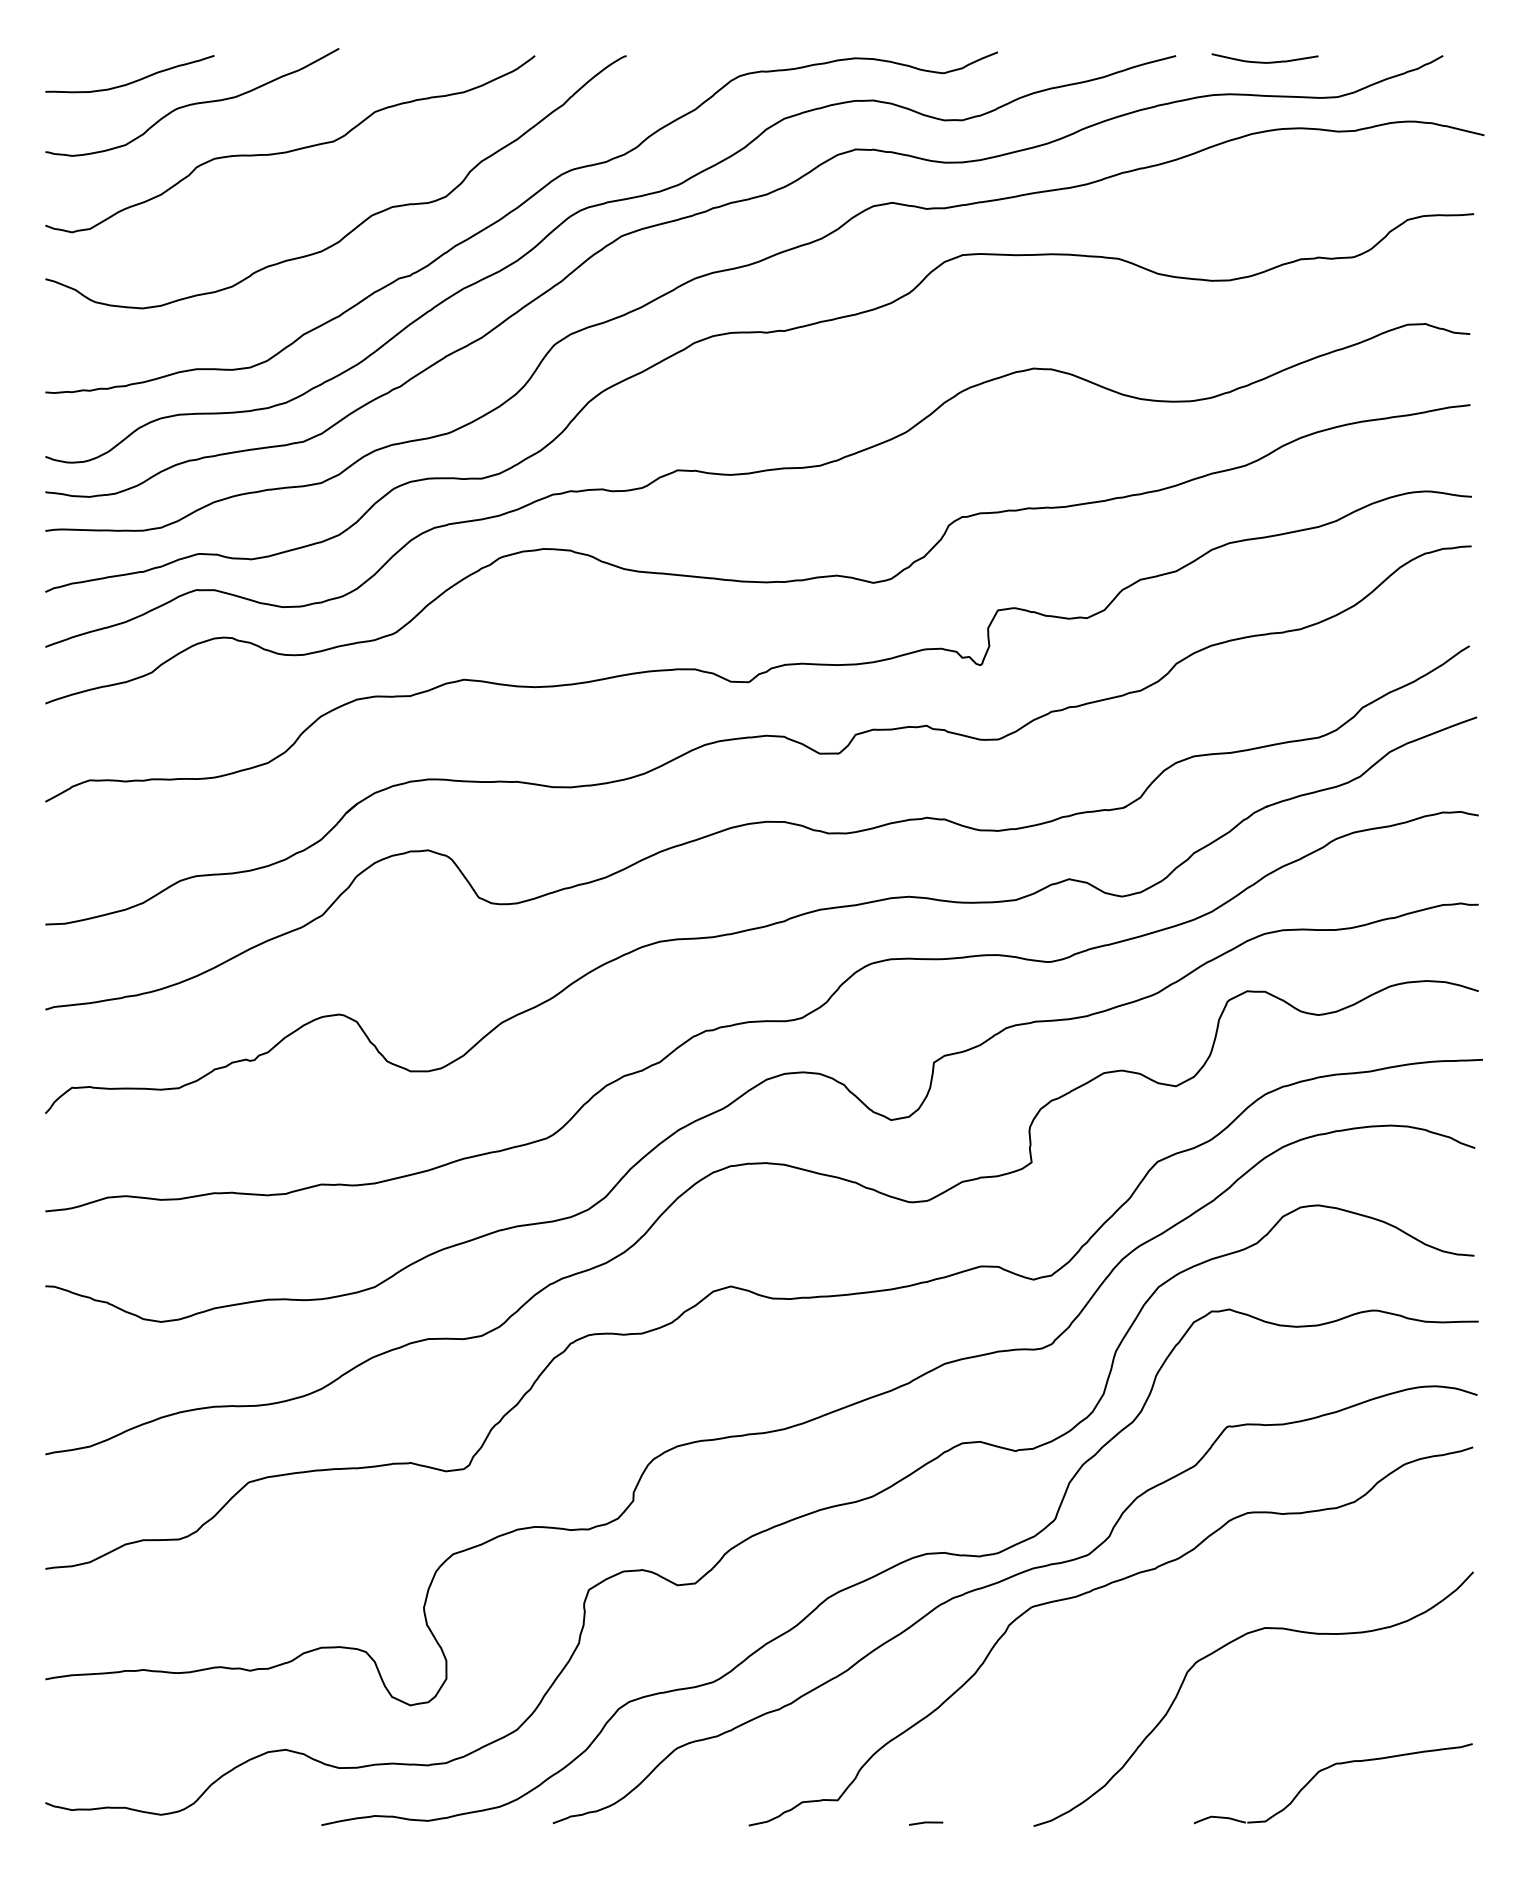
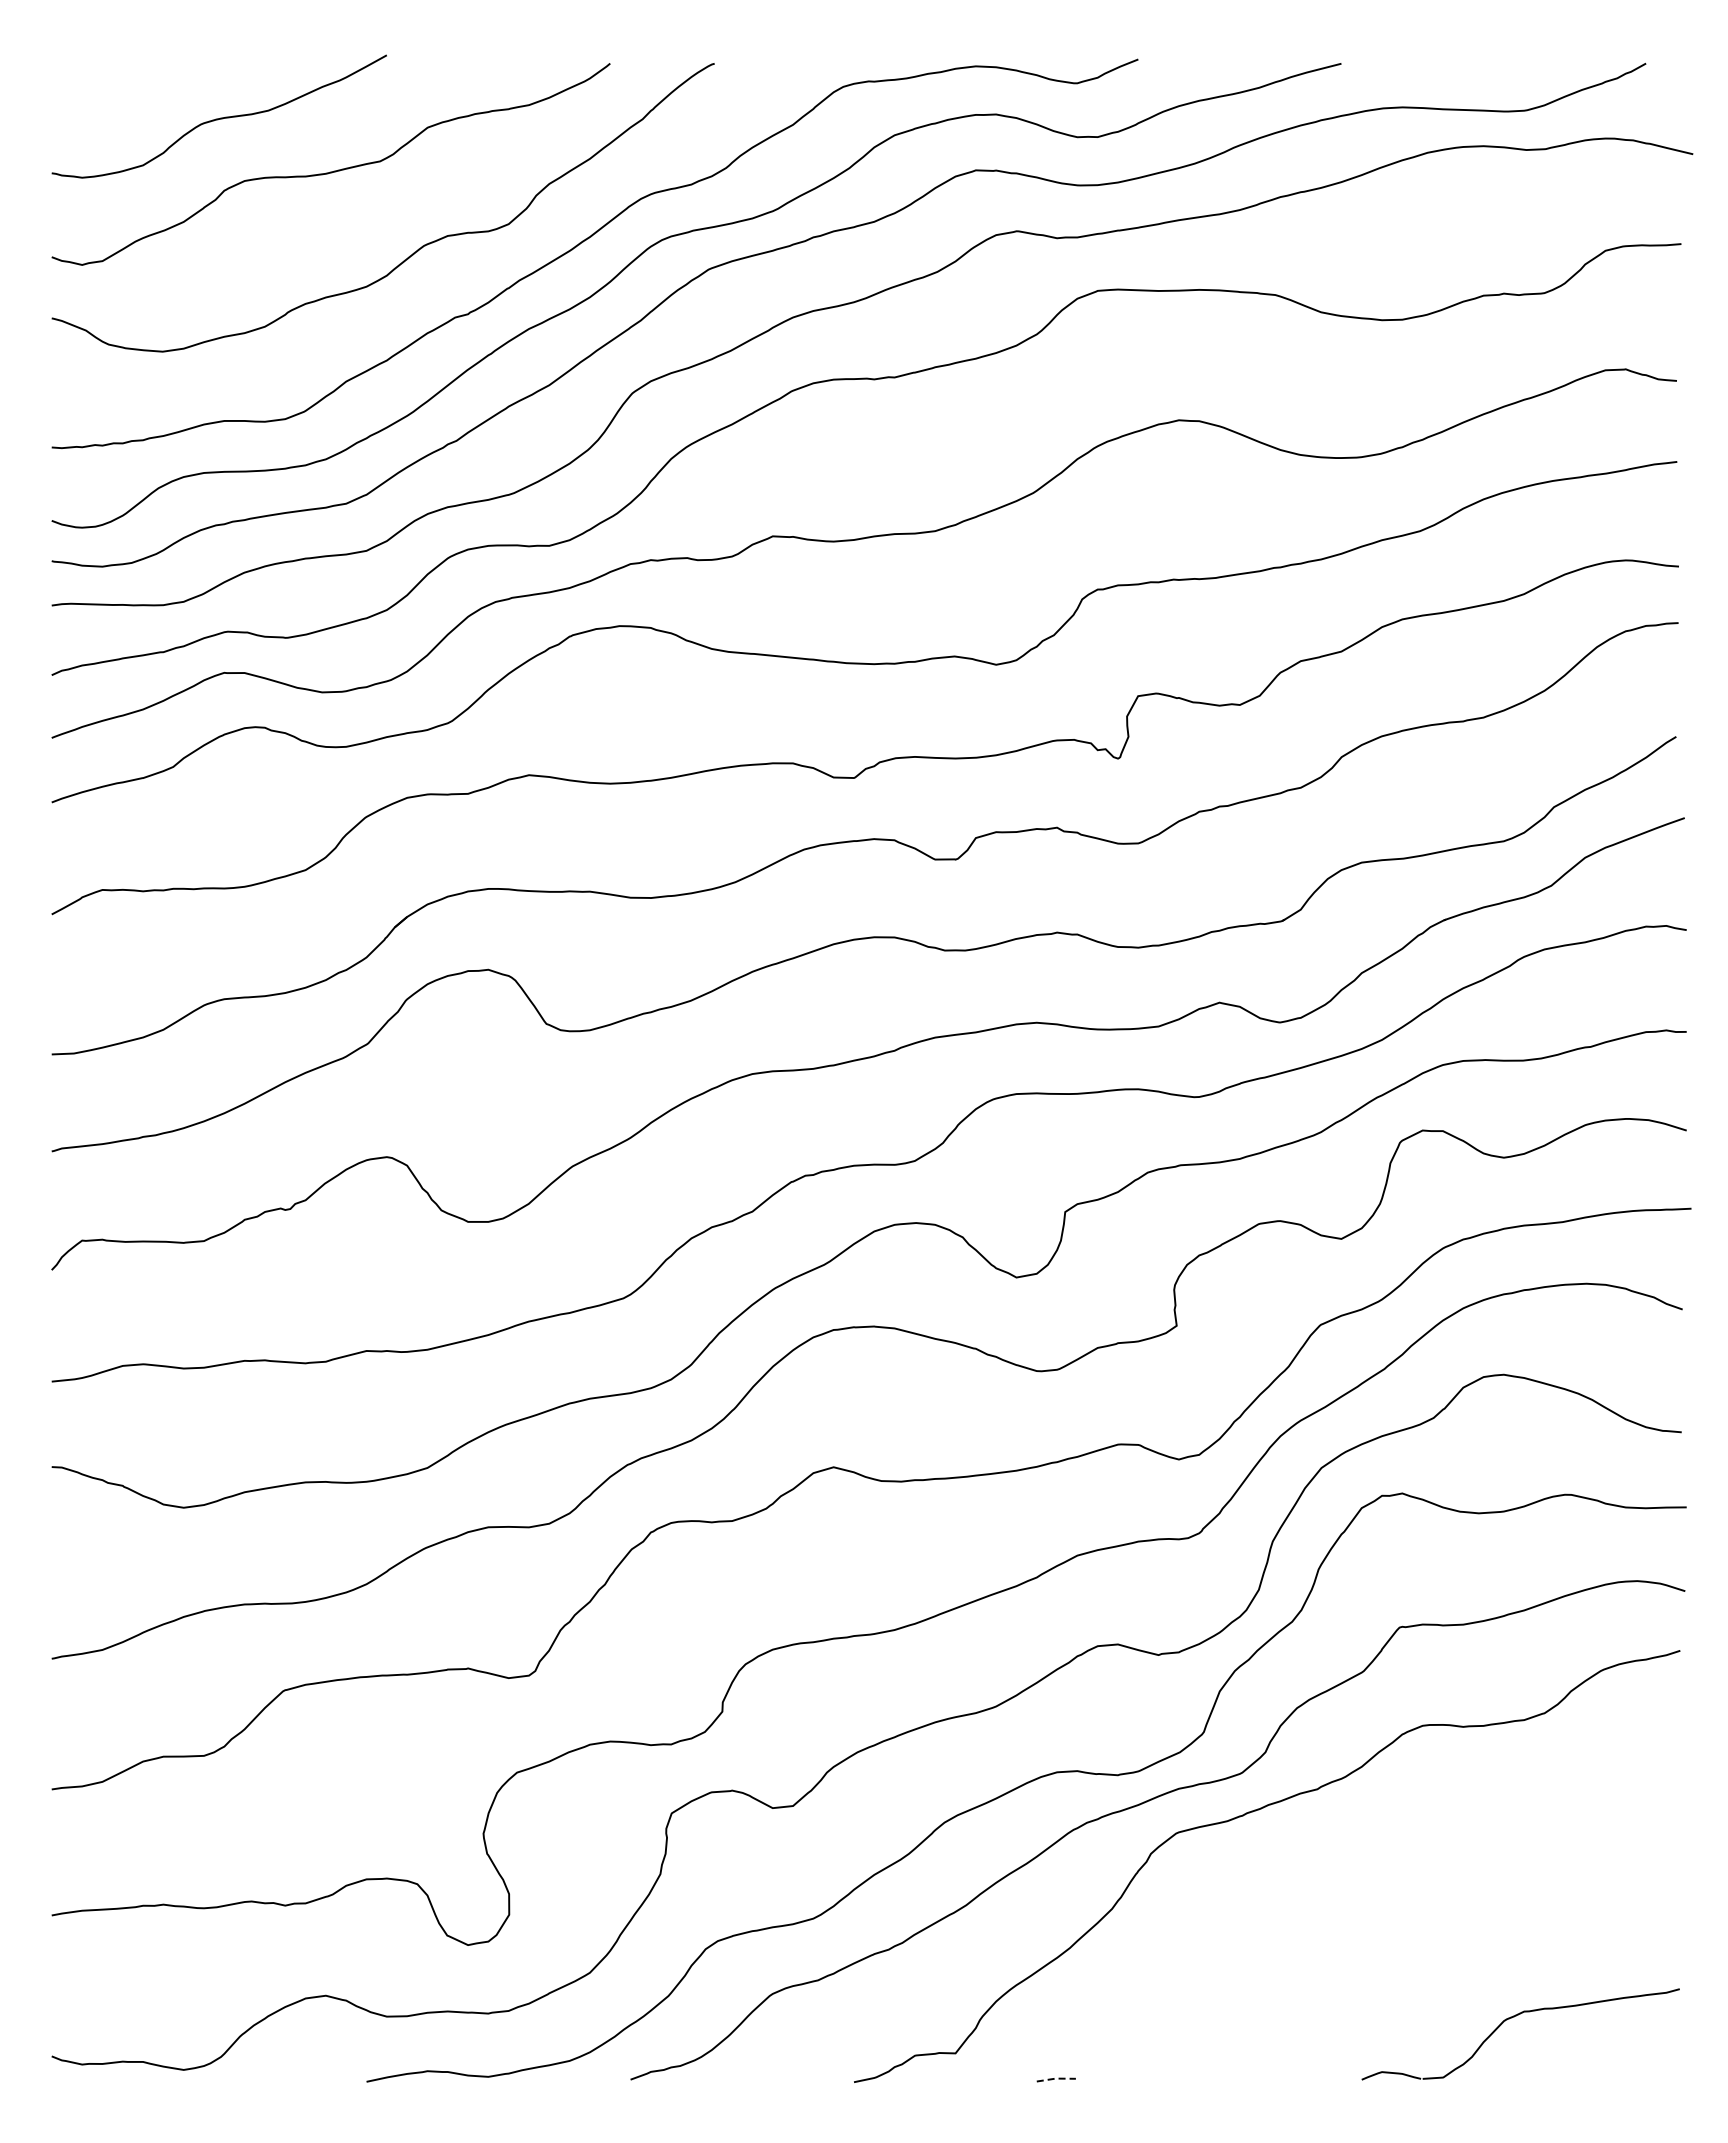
curve: (1264, 61) -> (1442, 70), removed
curve: (132, 81) -> (151, 92), removed
curve: (1223, 1647) -> (1395, 1879), removed
line: (925, 1822) -> (1055, 2078), solid -> dashed

